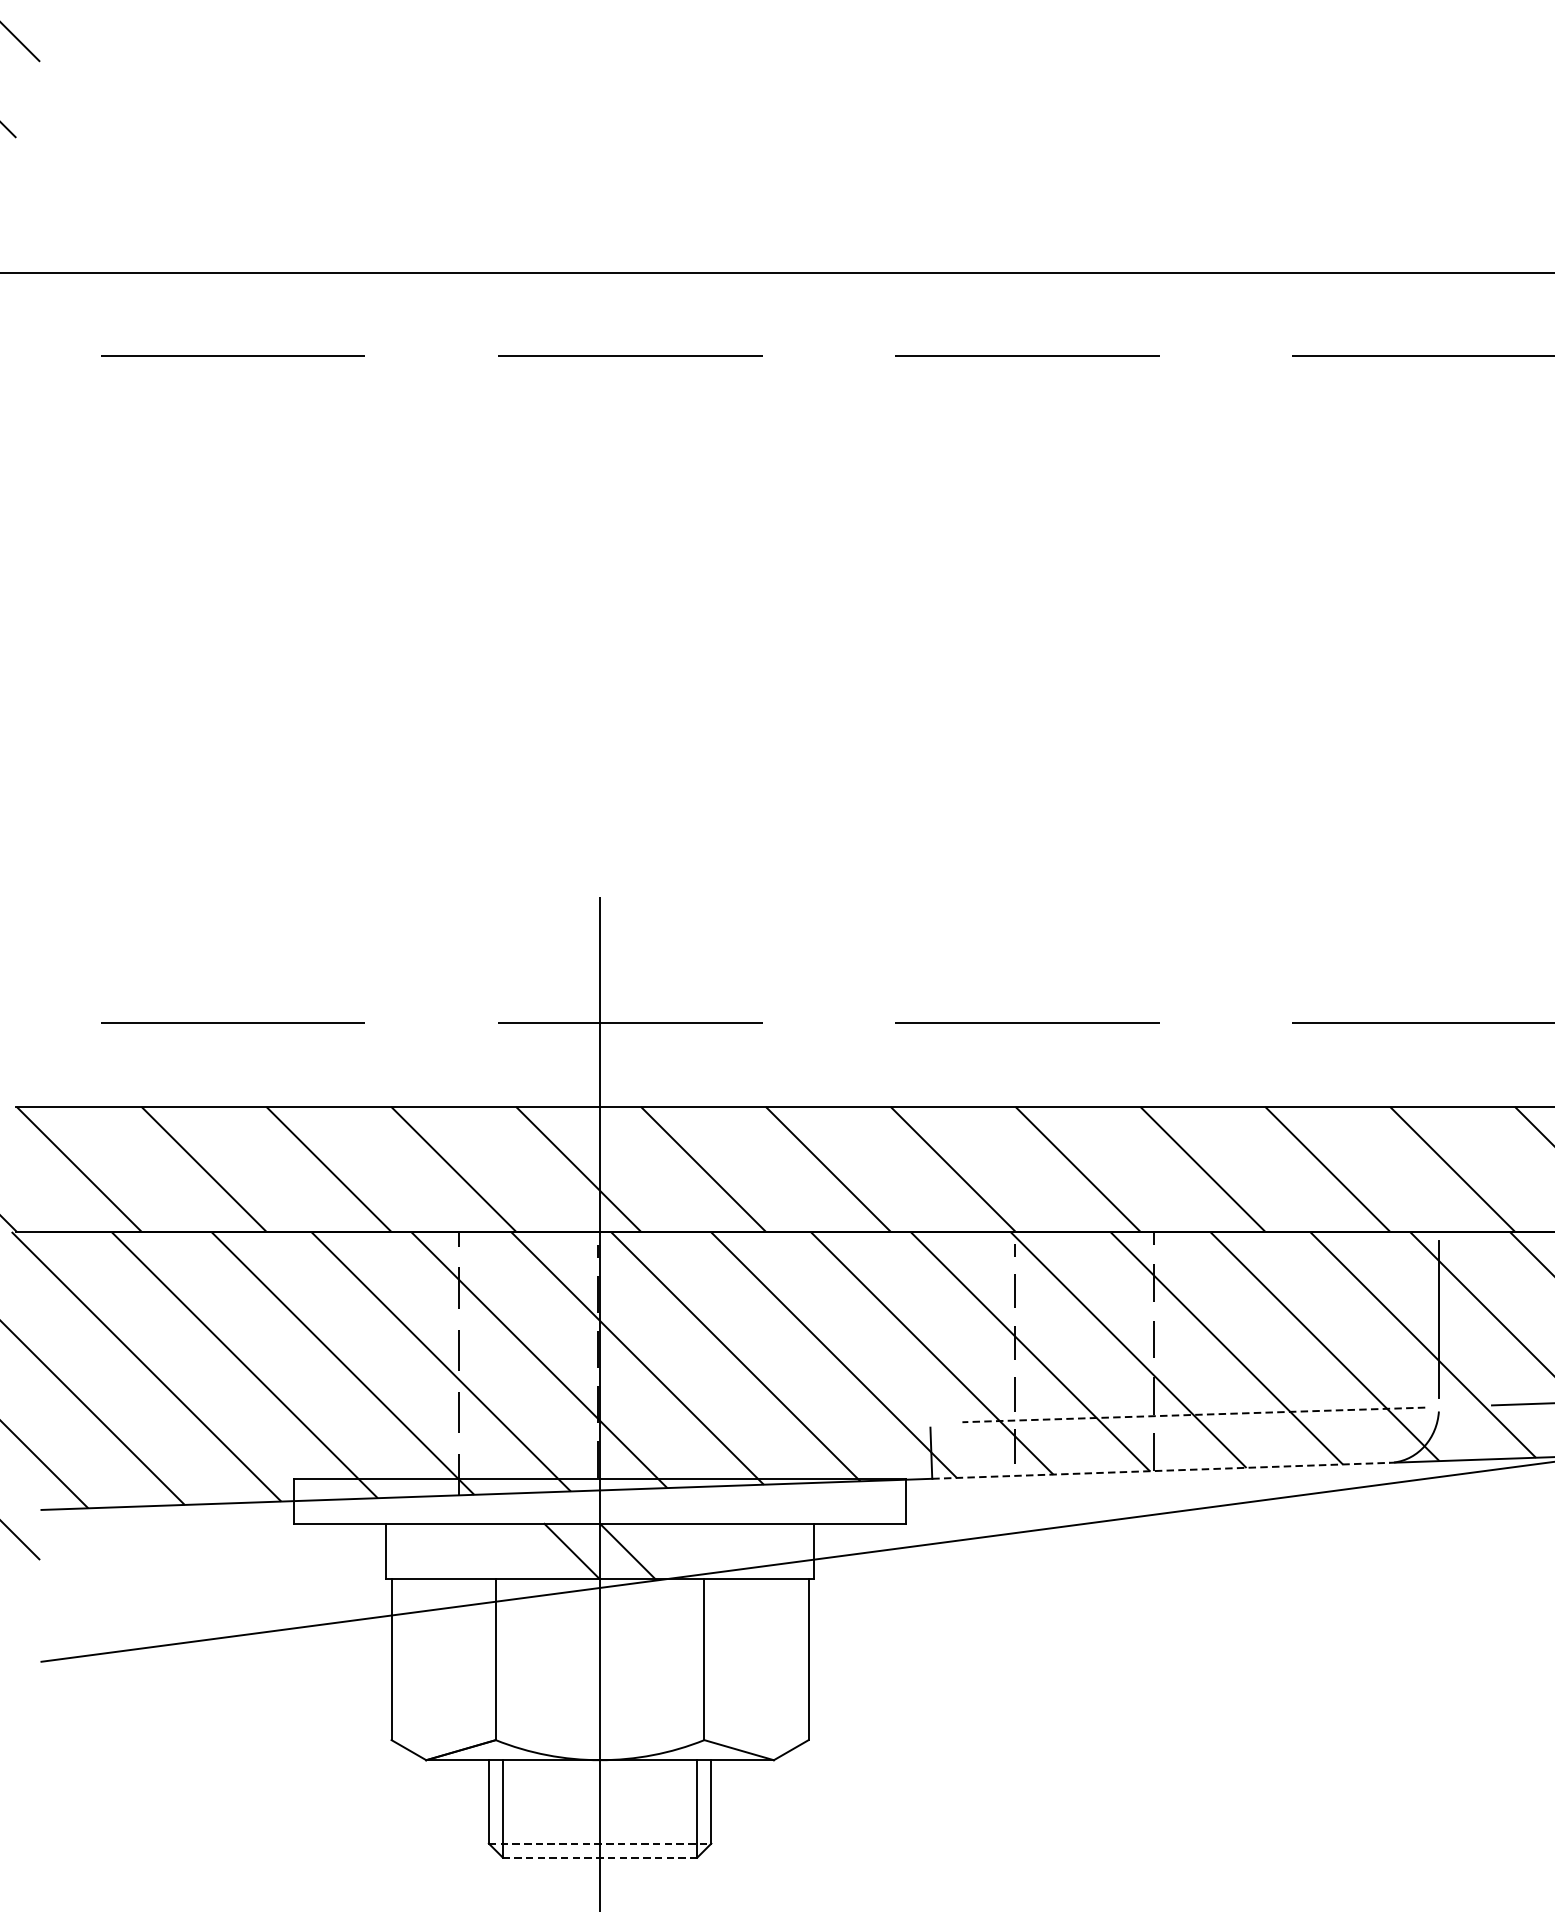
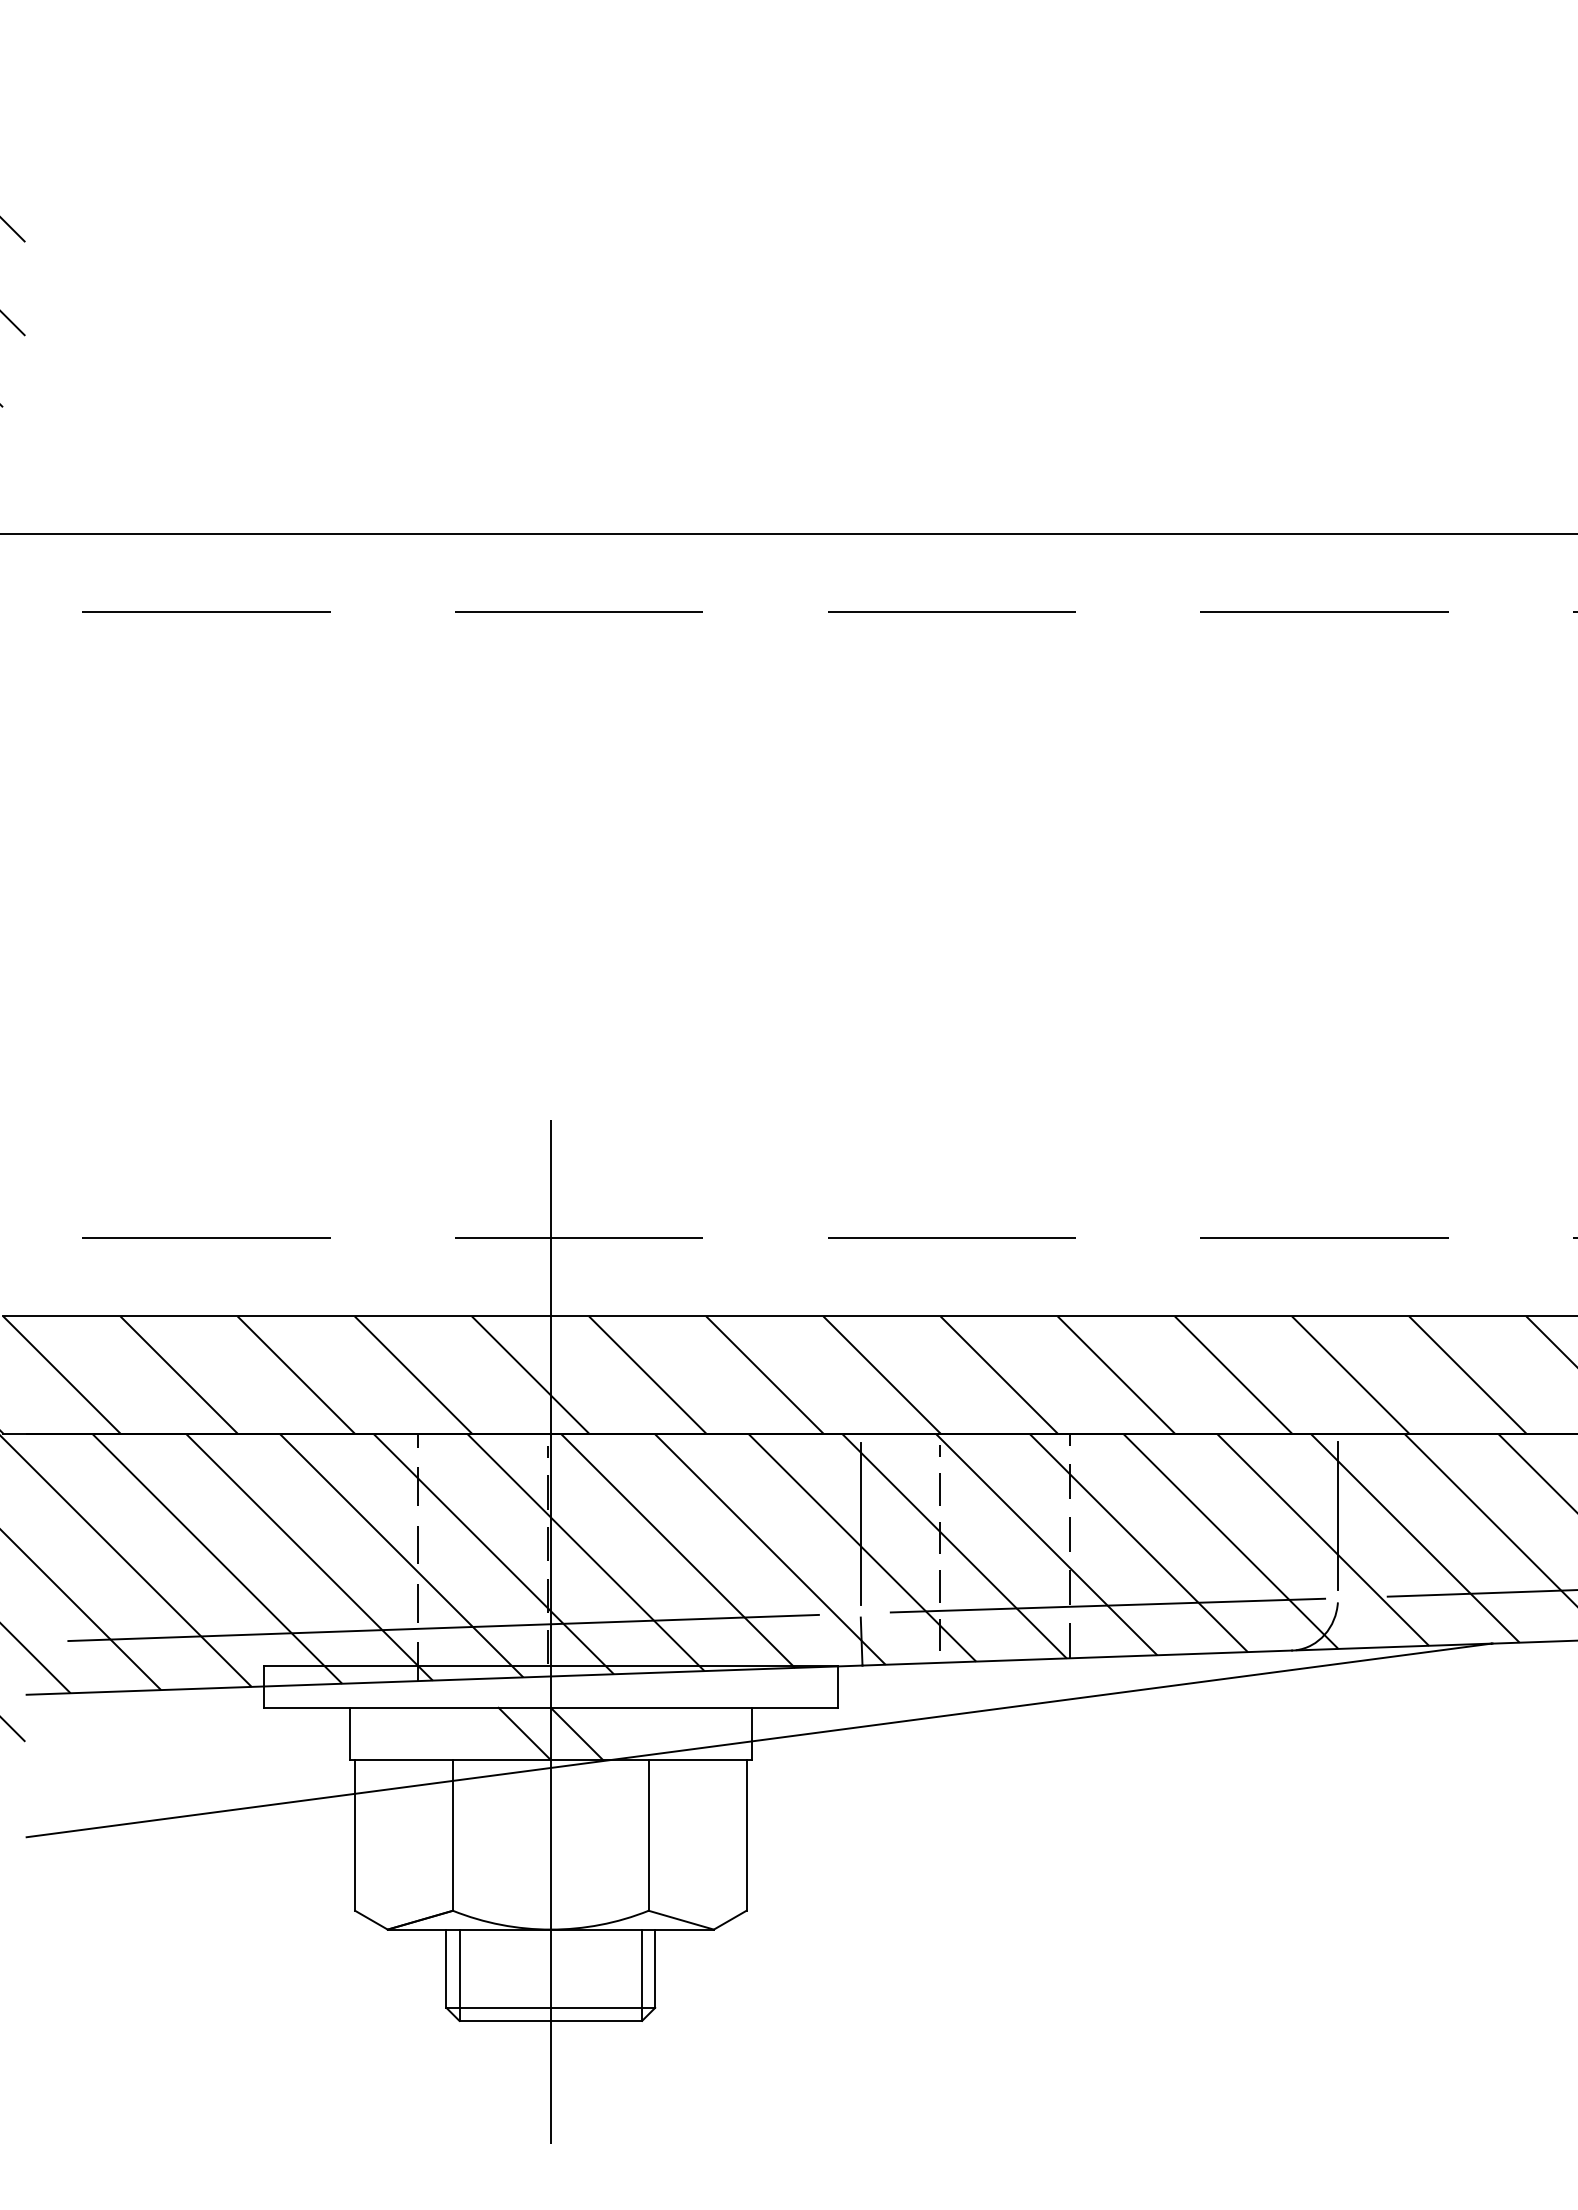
line: (930, 1327) -> (860, 1523), added
line: (1193, 1414) -> (1107, 1605), dashed -> solid
line: (485, 1438) -> (443, 1627), added
line: (1161, 1471) -> (1077, 1658), dashed -> solid
line: (600, 1843) -> (551, 2007), dashed -> solid
line: (599, 1857) -> (550, 2020), dashed -> solid

